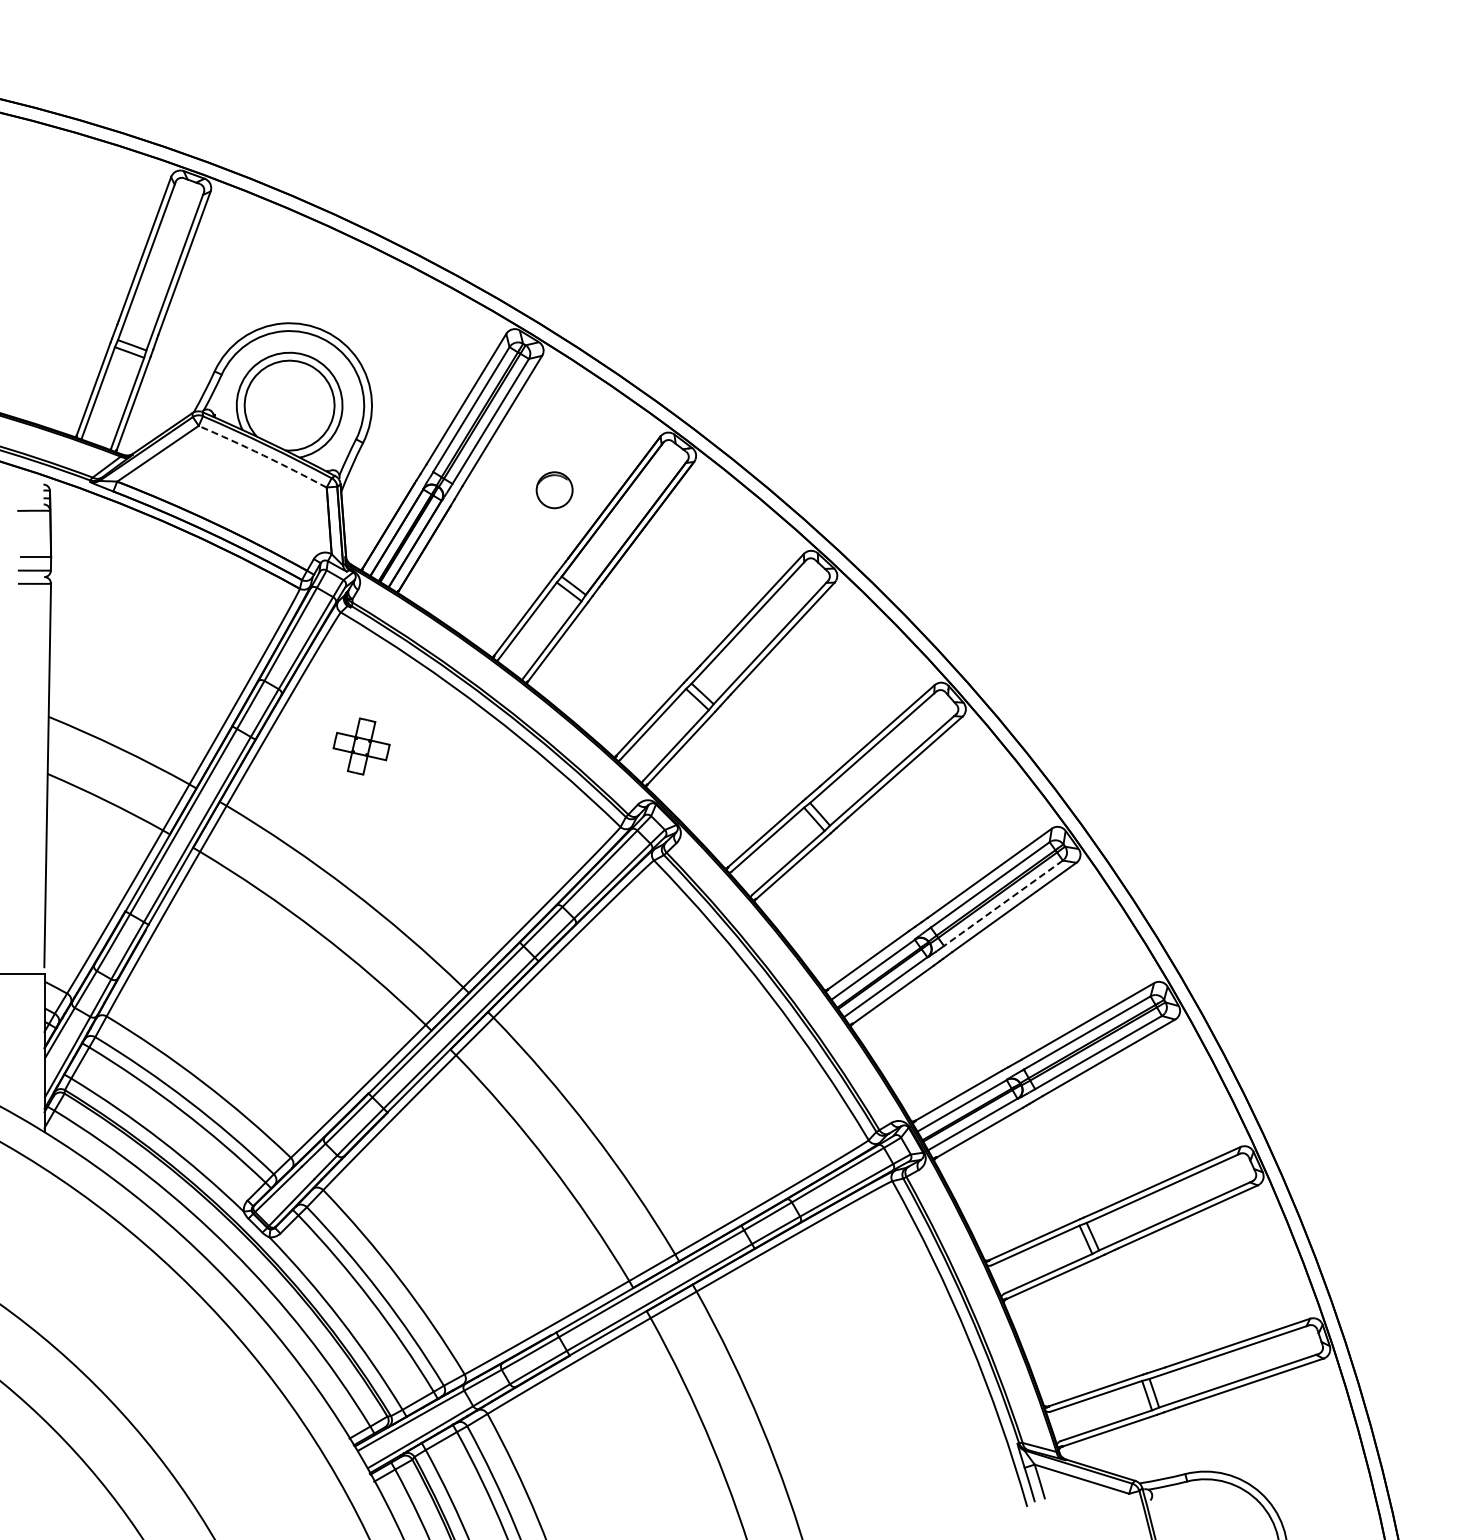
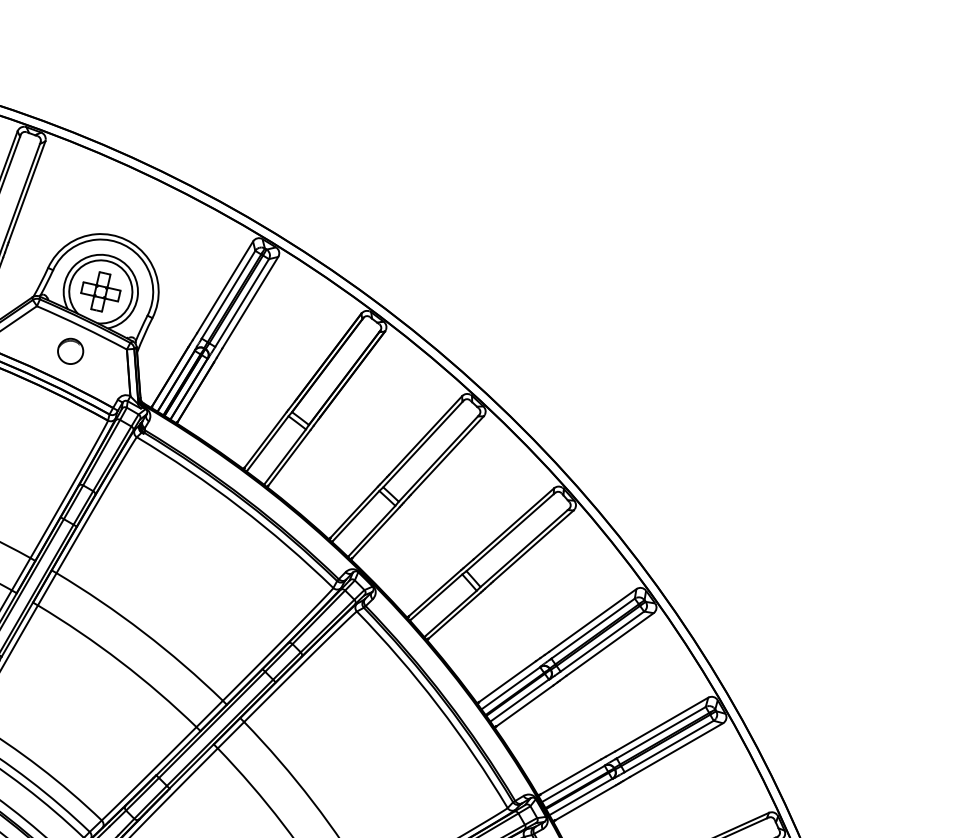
arc: (263, 455) -> (82, 326), dashed -> solid
part: (554, 490) -> (70, 351), moved
part: (361, 746) -> (100, 291), moved
line: (1003, 903) -> (602, 641), dashed -> solid

